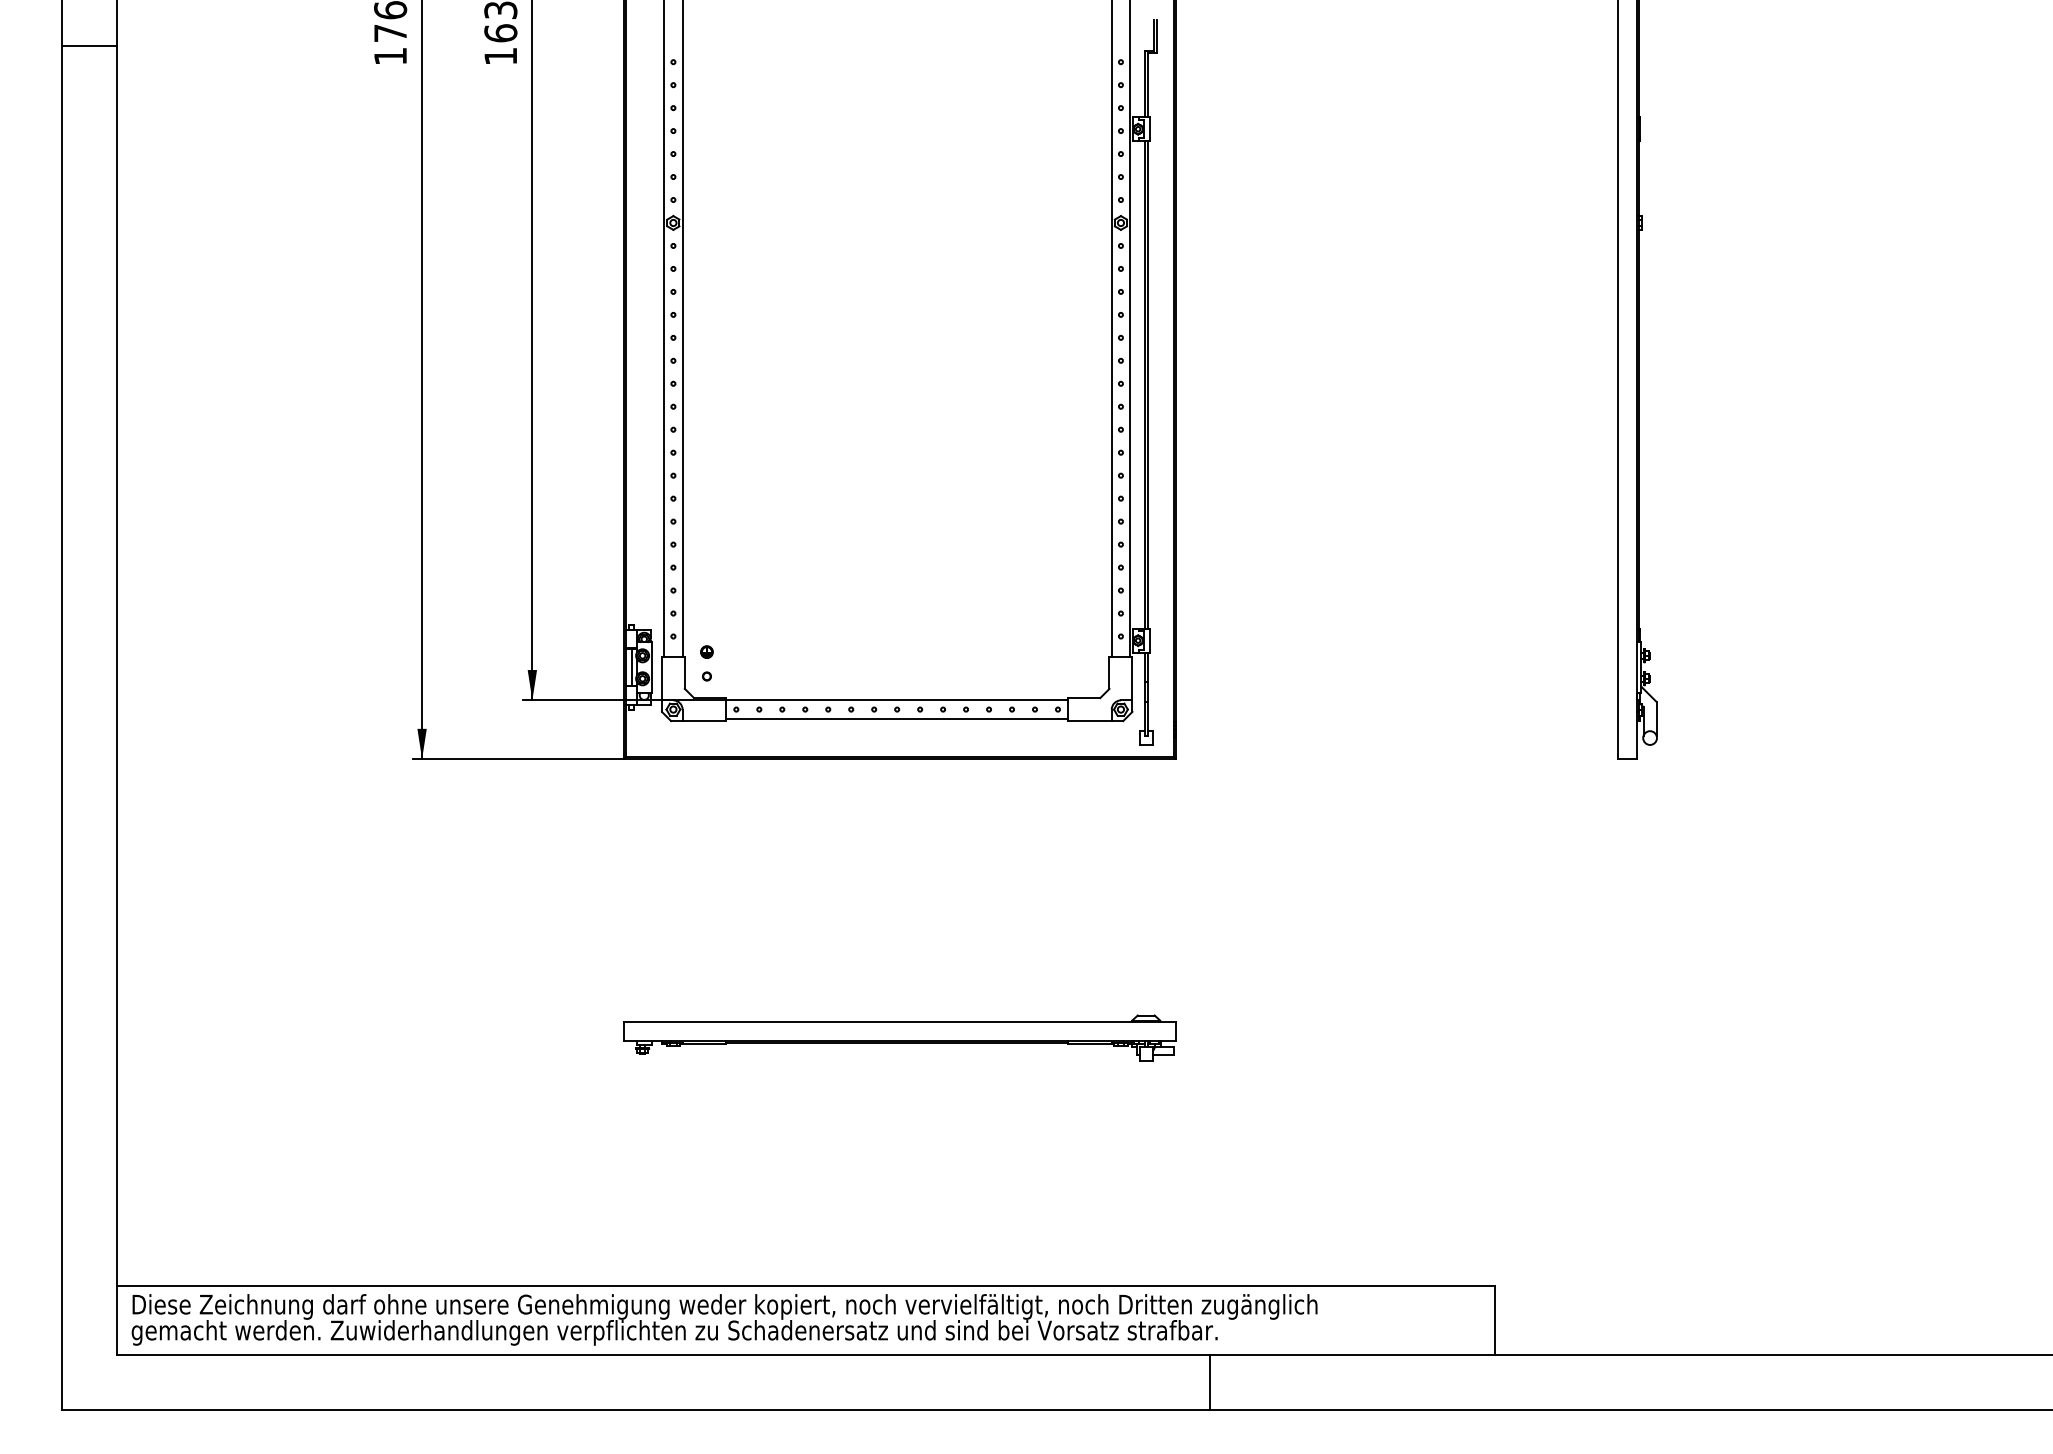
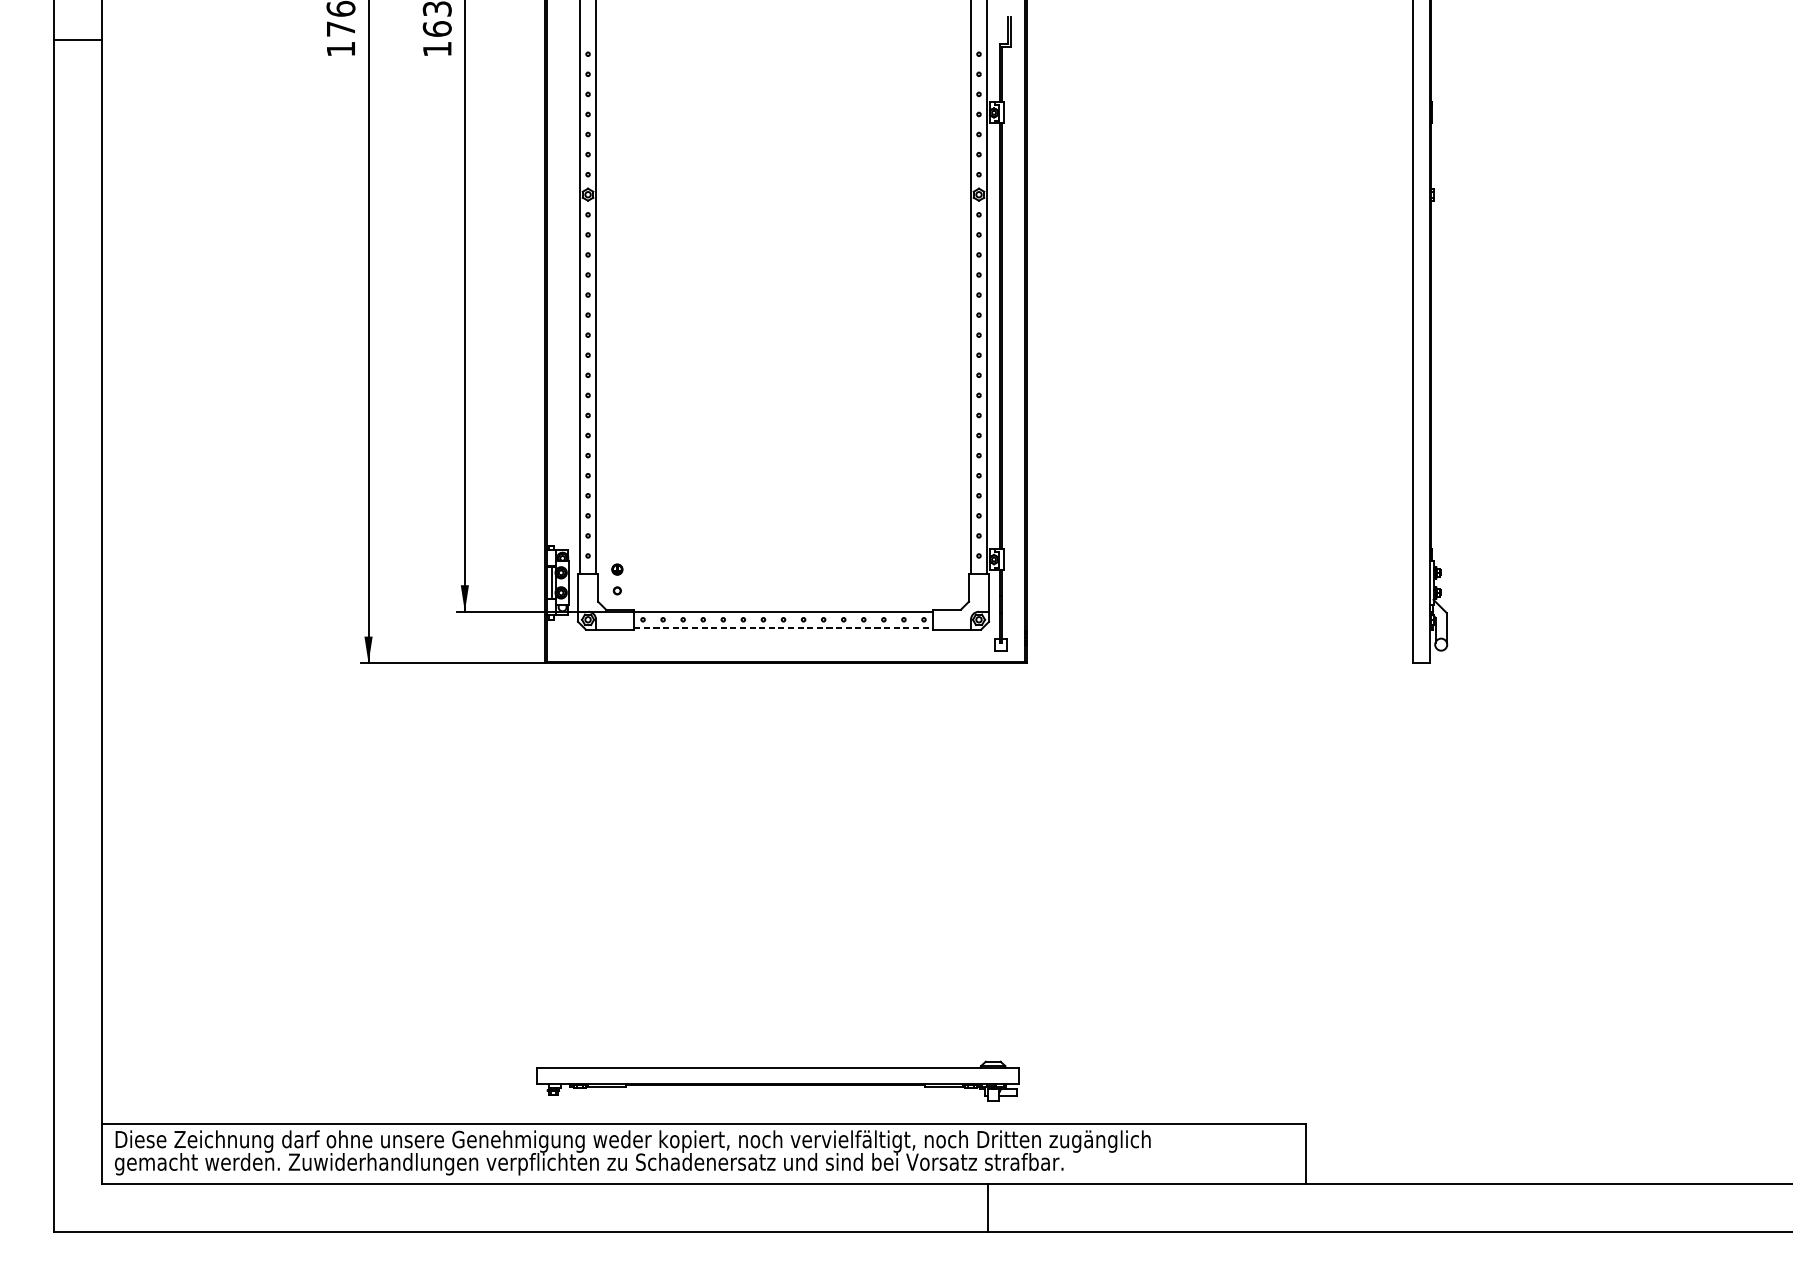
line: (897, 718) -> (783, 627), solid -> dashed
part: (899, 1037) -> (777, 1080), moved
line: (1210, 1382) -> (988, 1207), moved

